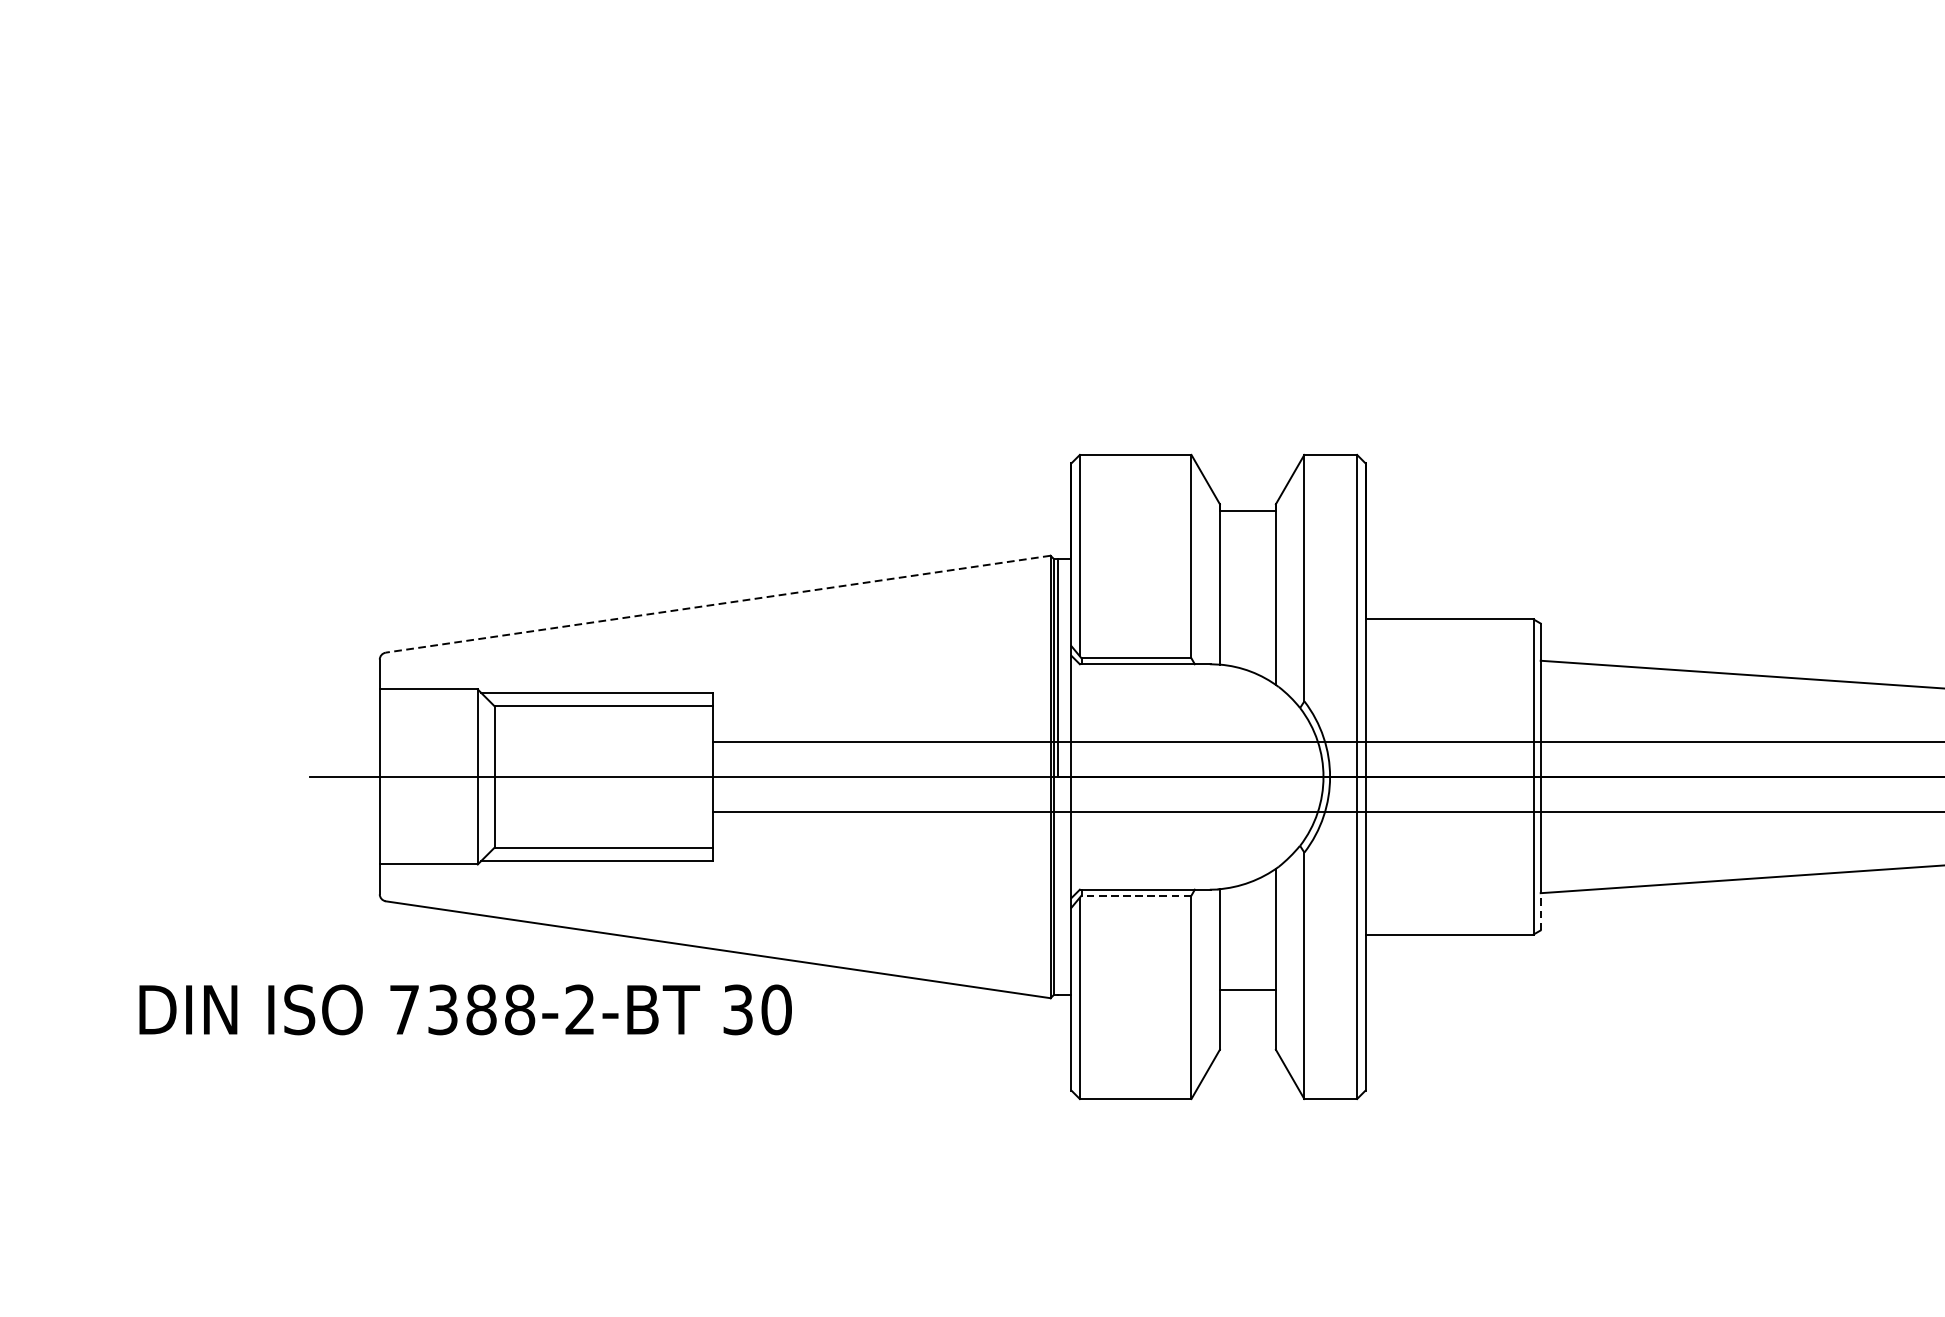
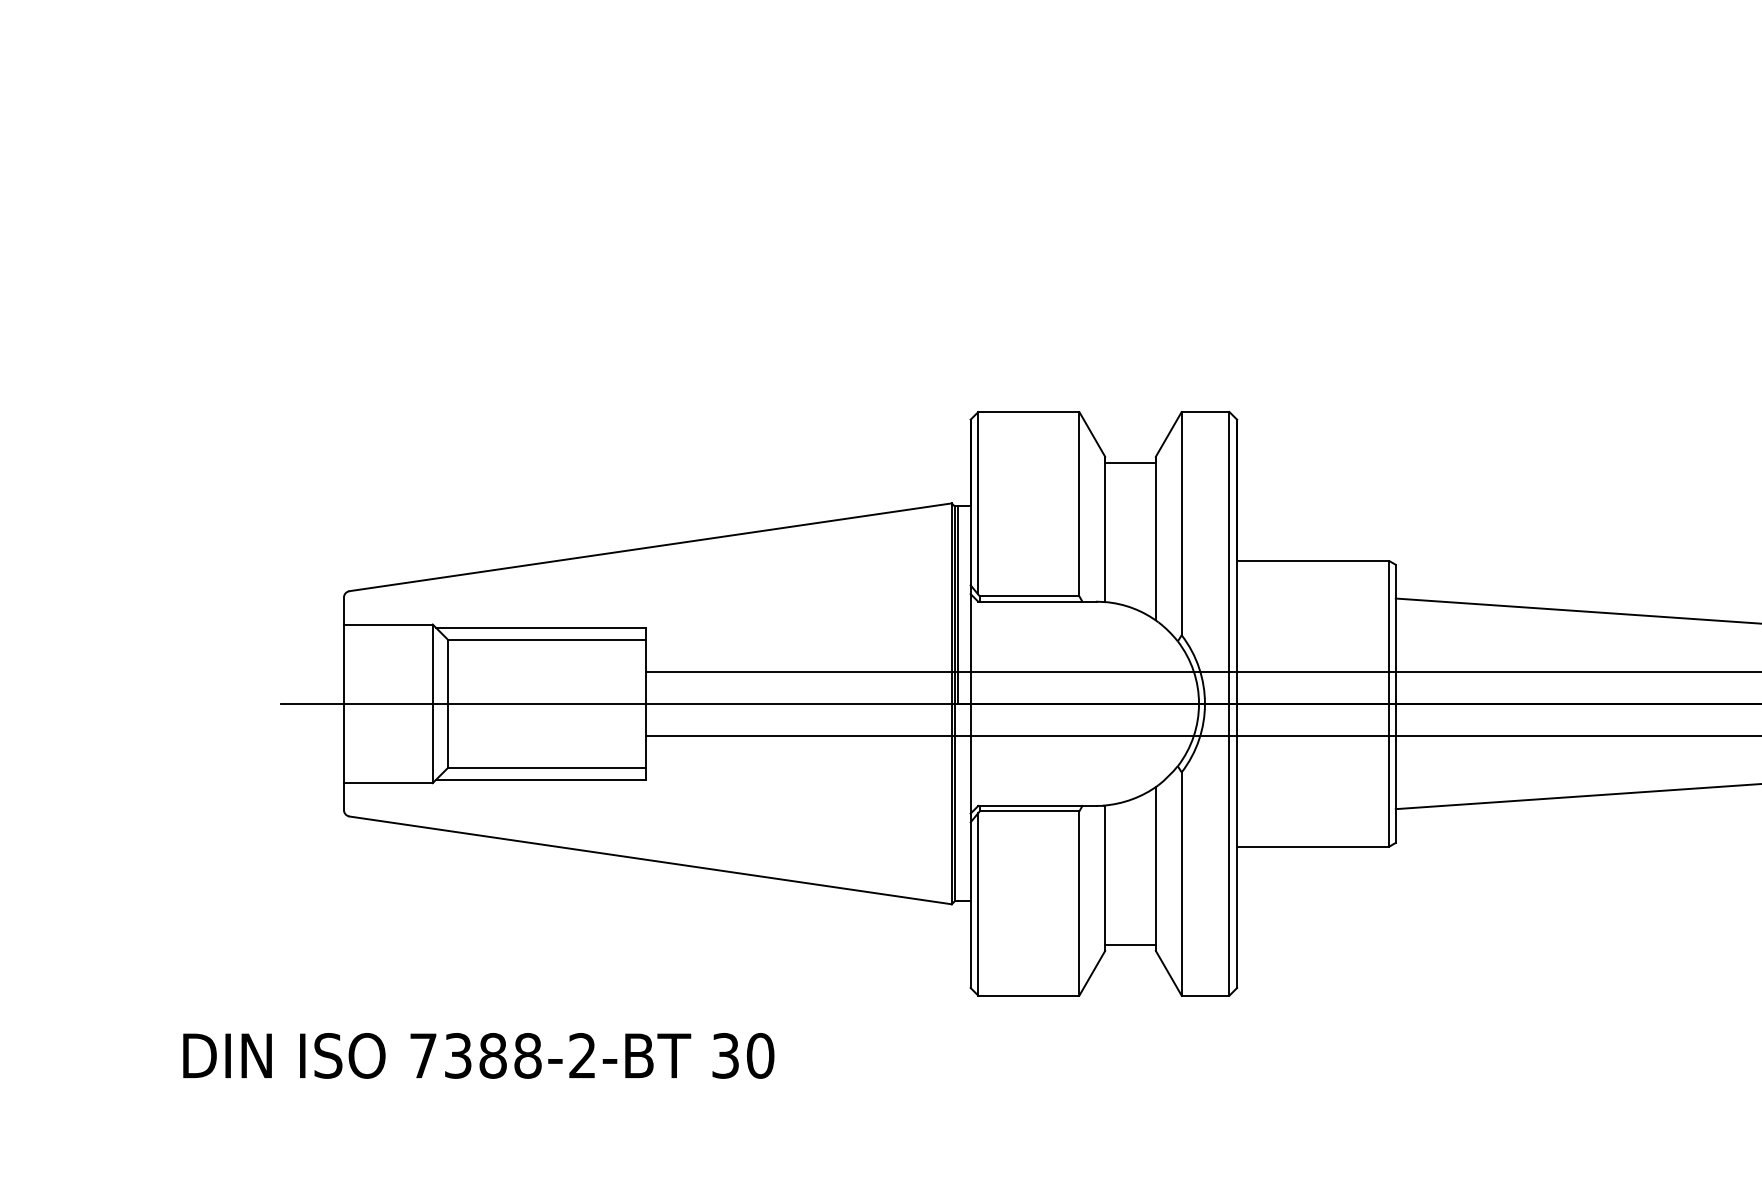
line: (718, 604) -> (650, 547), dashed -> solid
line: (1136, 895) -> (1029, 811), dashed -> solid
line: (1540, 912) -> (1395, 826), dashed -> solid
line: (1247, 989) -> (1130, 944), moved
text: (465, 1009) -> (478, 1055), moved

